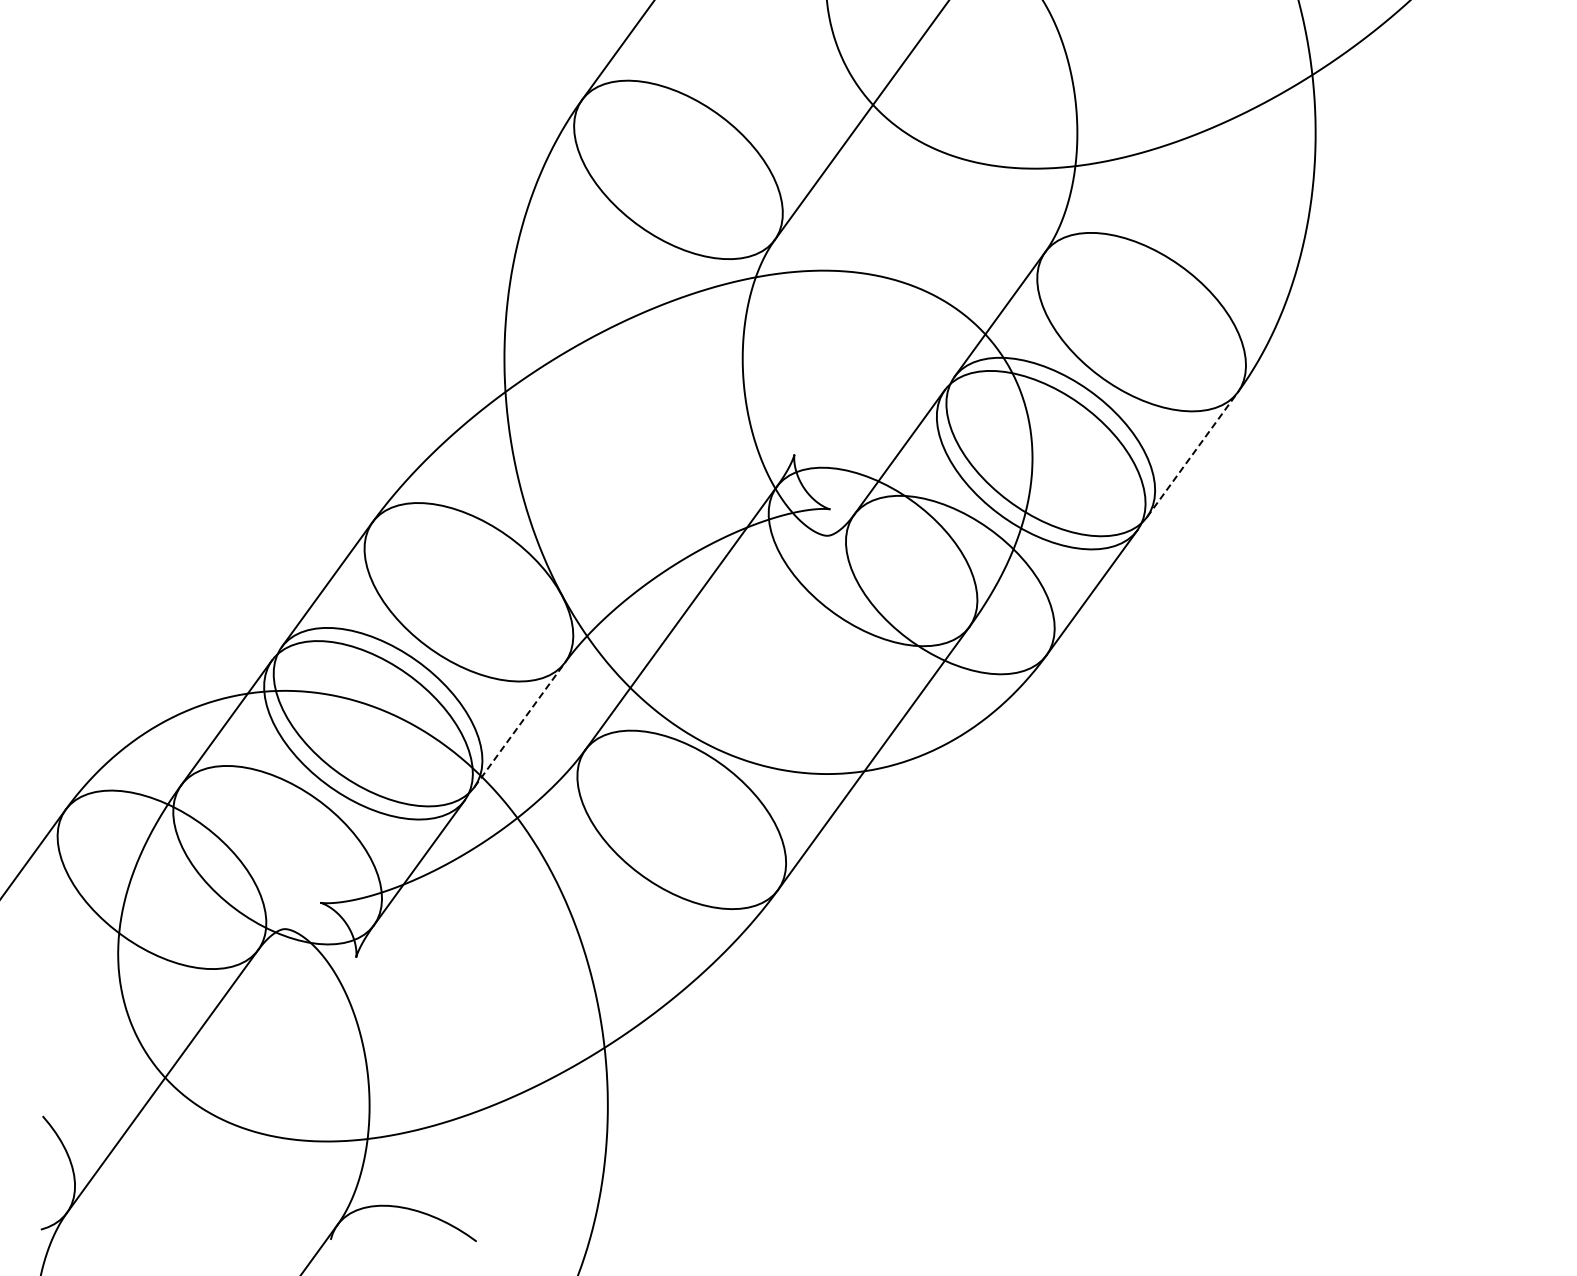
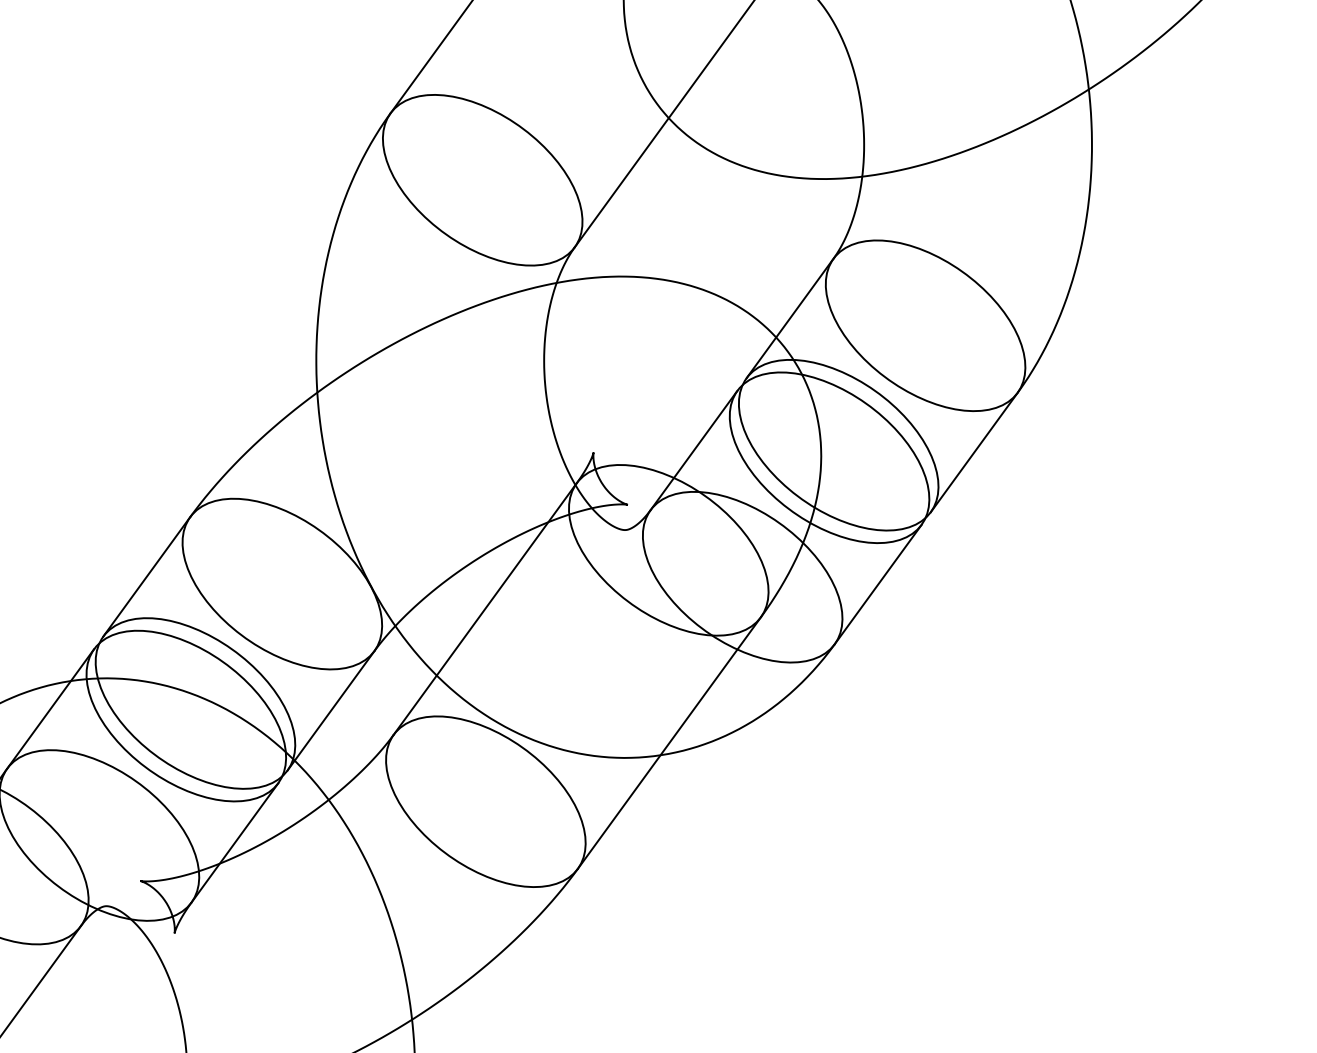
line: (1192, 454) -> (974, 452), dashed -> solid
line: (520, 724) -> (331, 710), dashed -> solid

